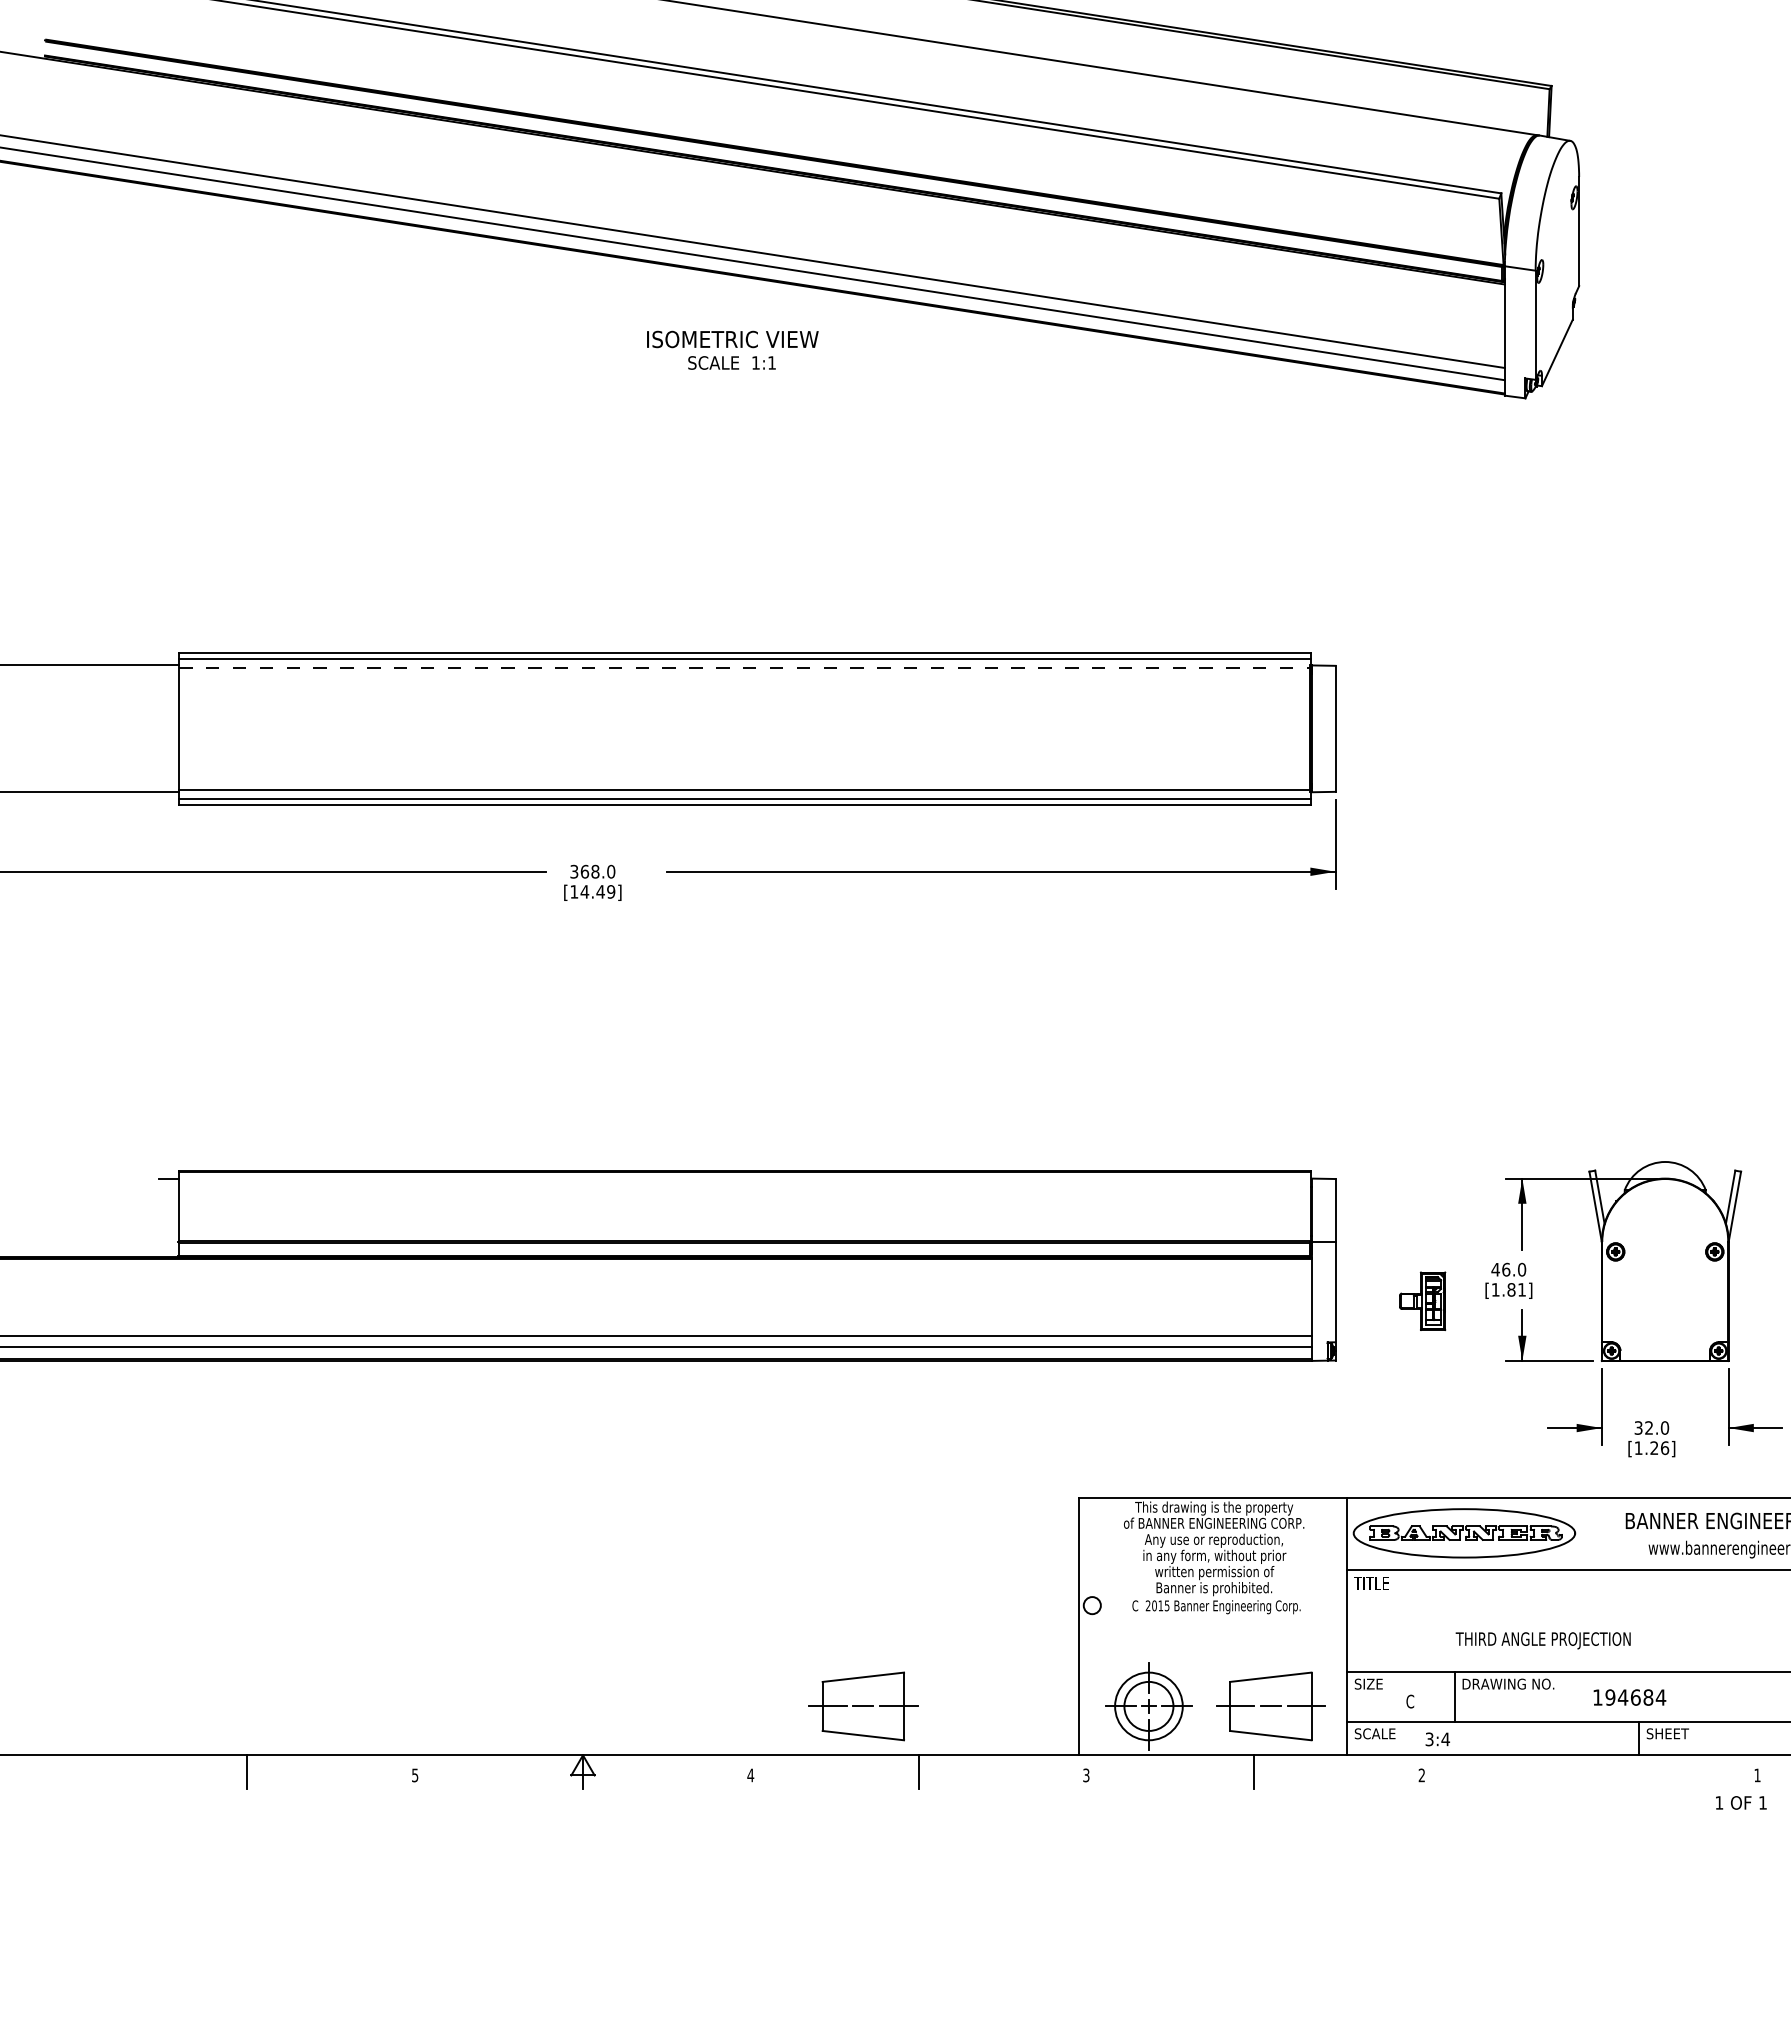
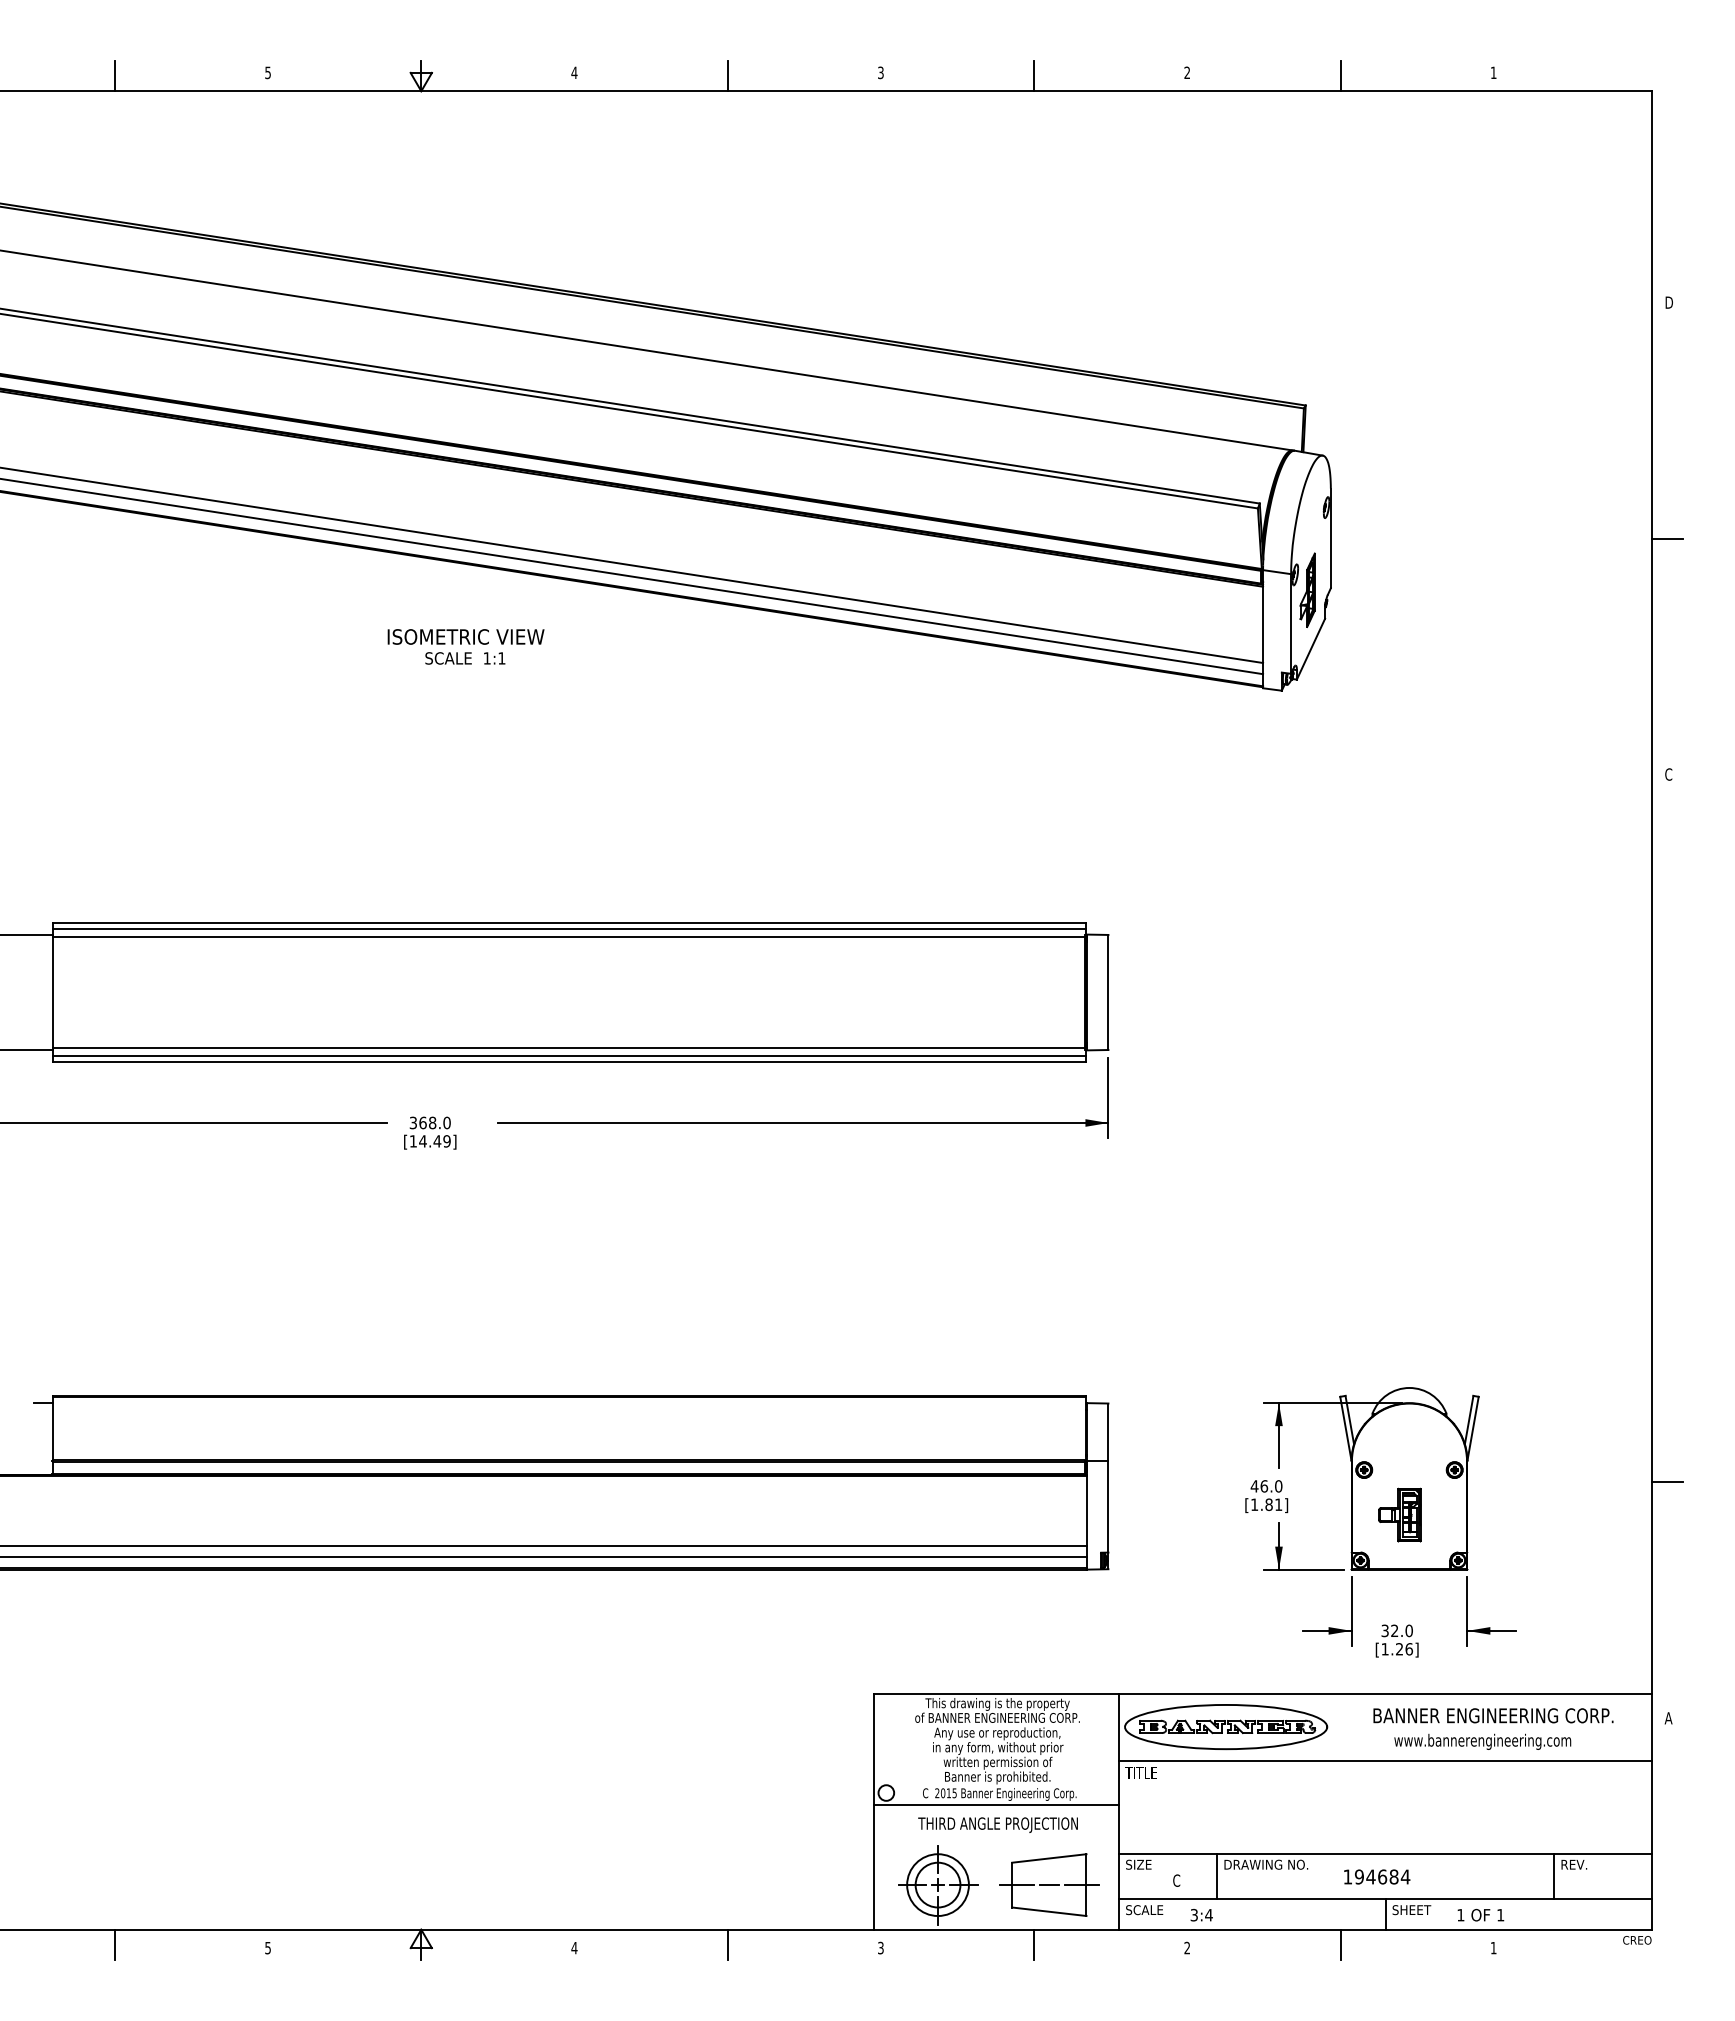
part: (1553, 287) -> (1307, 589), added
text: (732, 349) -> (465, 646), moved
line: (745, 668) -> (569, 937), dashed -> solid
part: (1422, 1300) -> (1399, 1514), moved
line: (1212, 1618) -> (996, 1804), added
text: (1542, 1640) -> (997, 1824), moved
part: (863, 1705) -> (677, 1884), removed
line: (1589, 1771) -> (1340, 1944), added
text: (1740, 1803) -> (1480, 1915), moved

